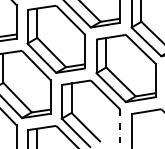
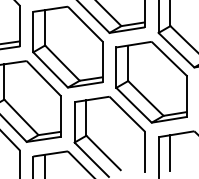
line: (120, 126) -> (145, 152), dashed -> solid
line: (141, 127) -> (170, 153), added

